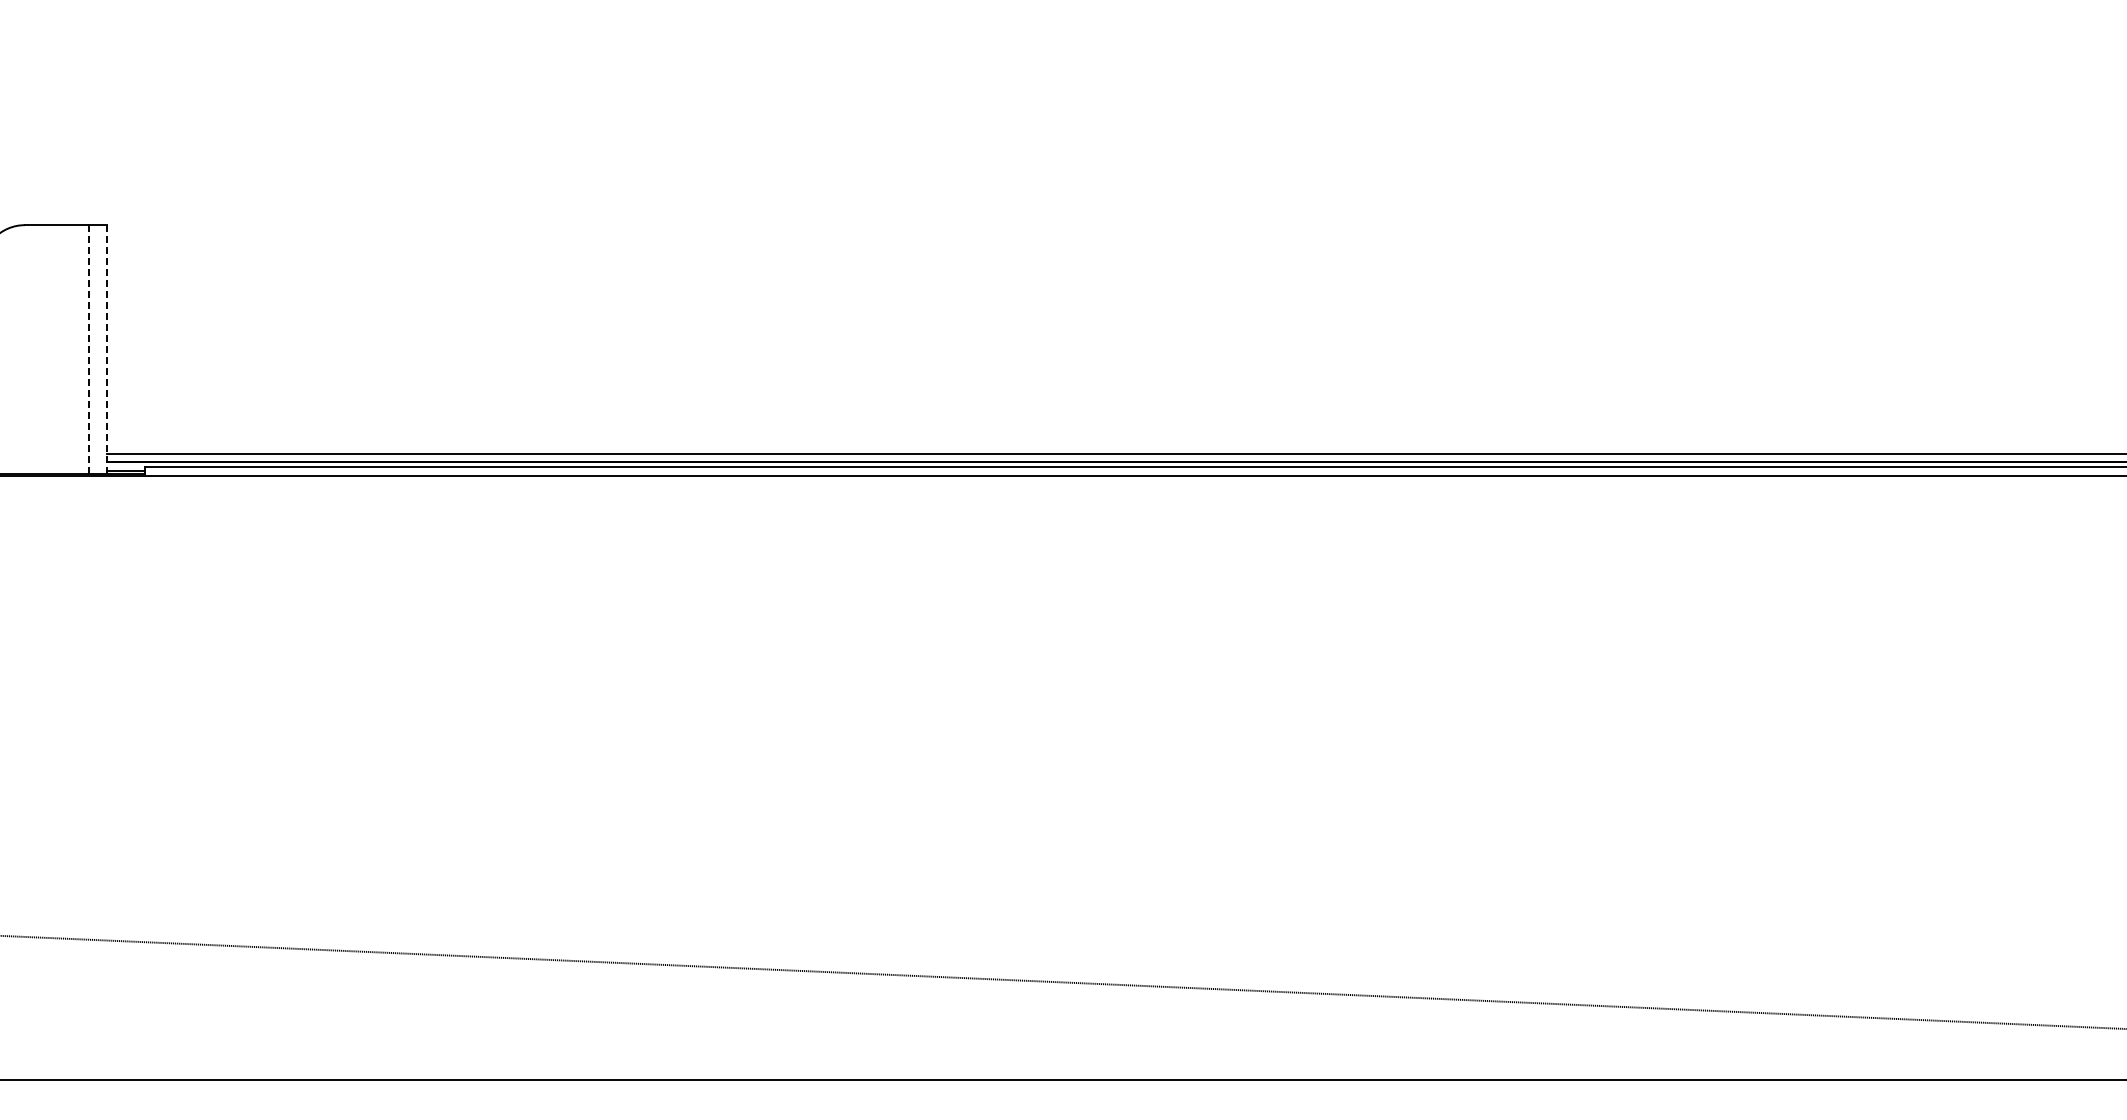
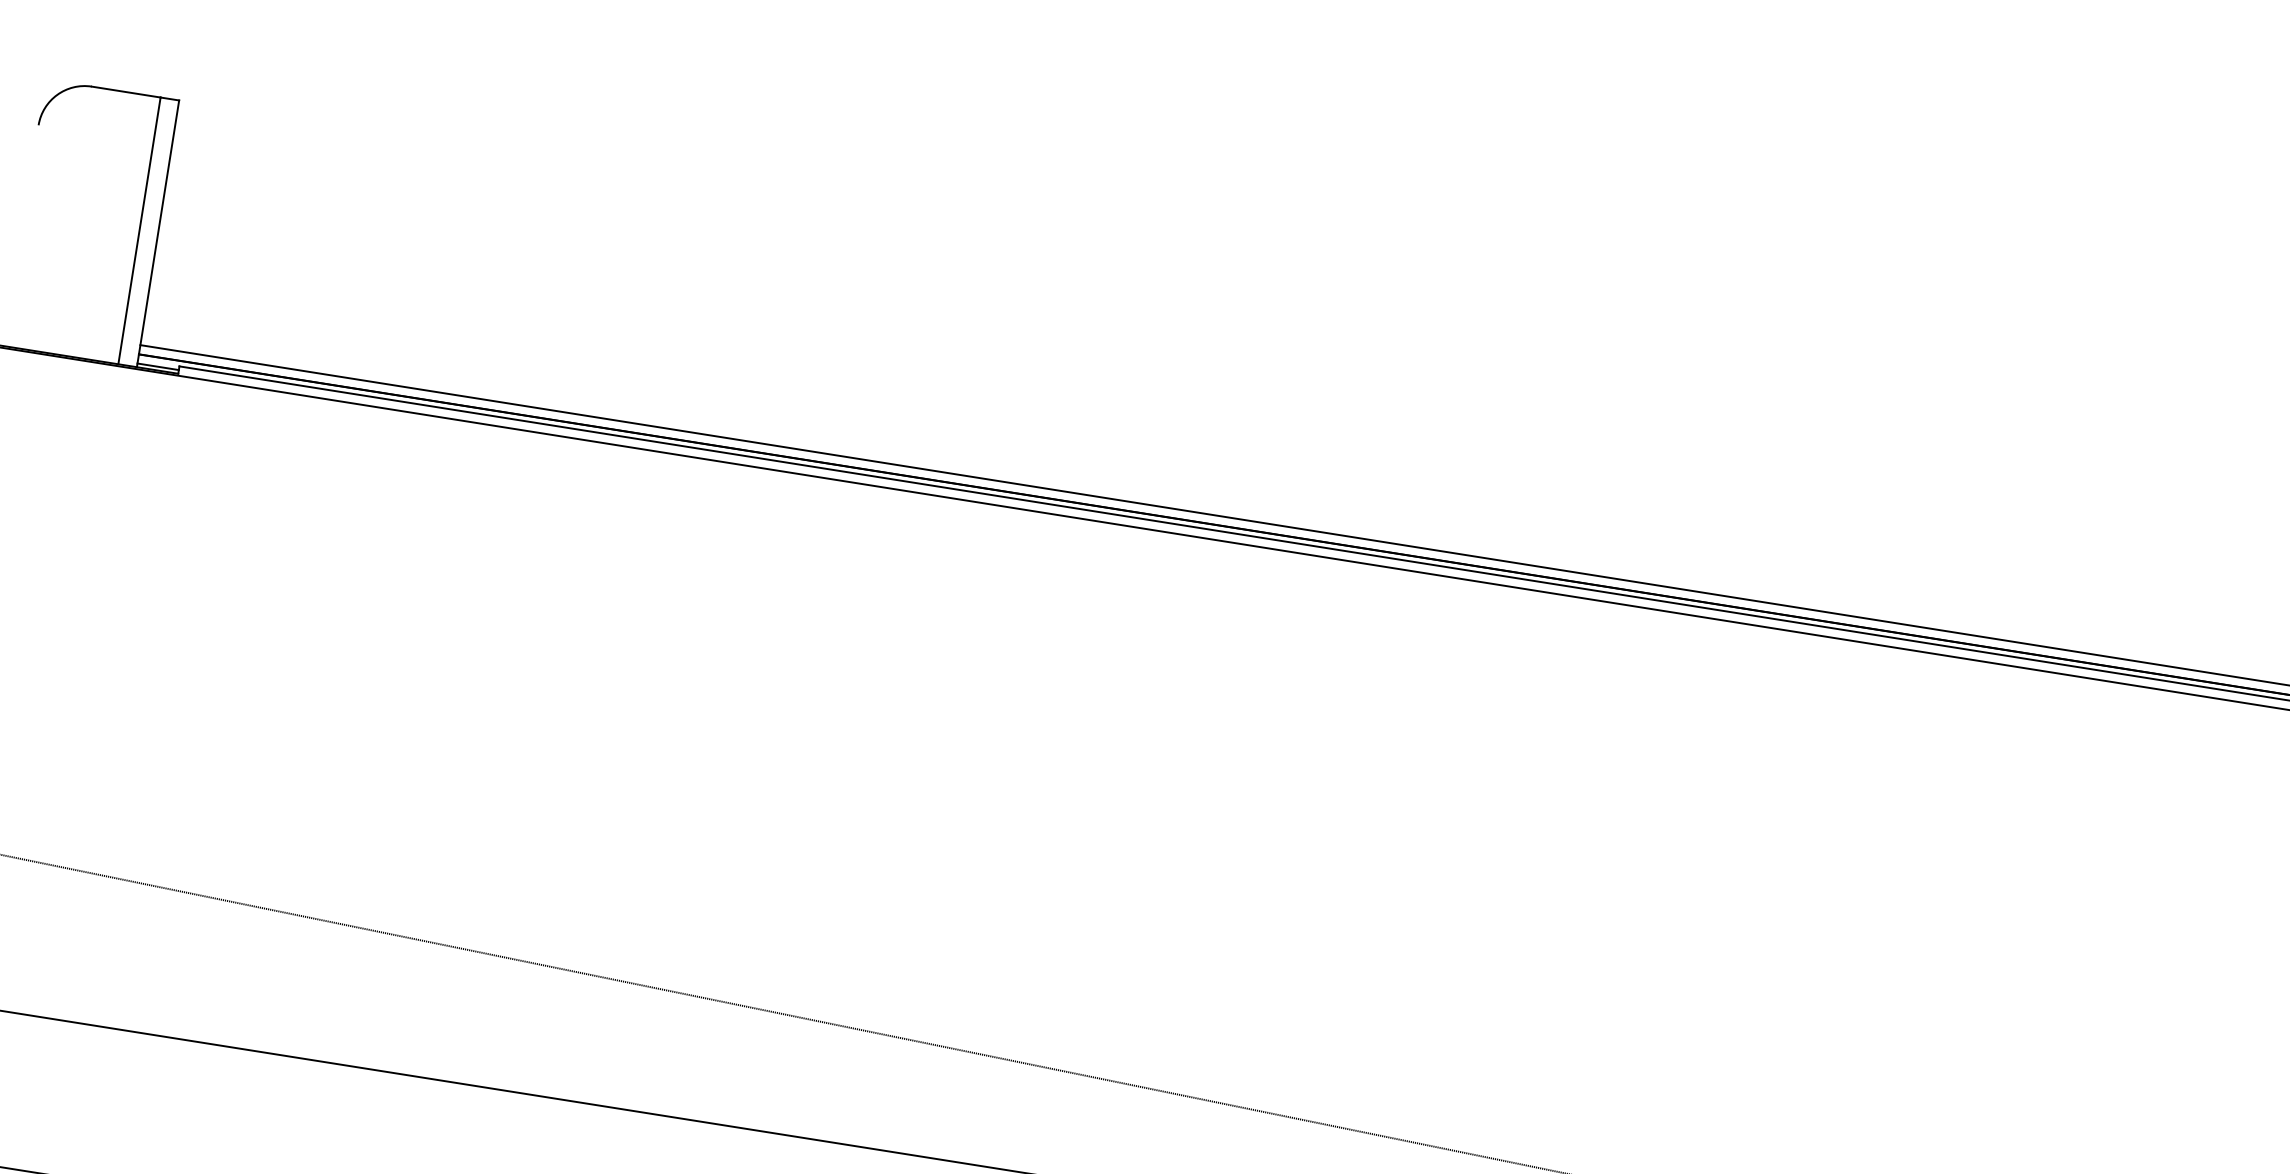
line: (89, 349) -> (139, 230), dashed -> solid
line: (106, 349) -> (158, 233), dashed -> solid

